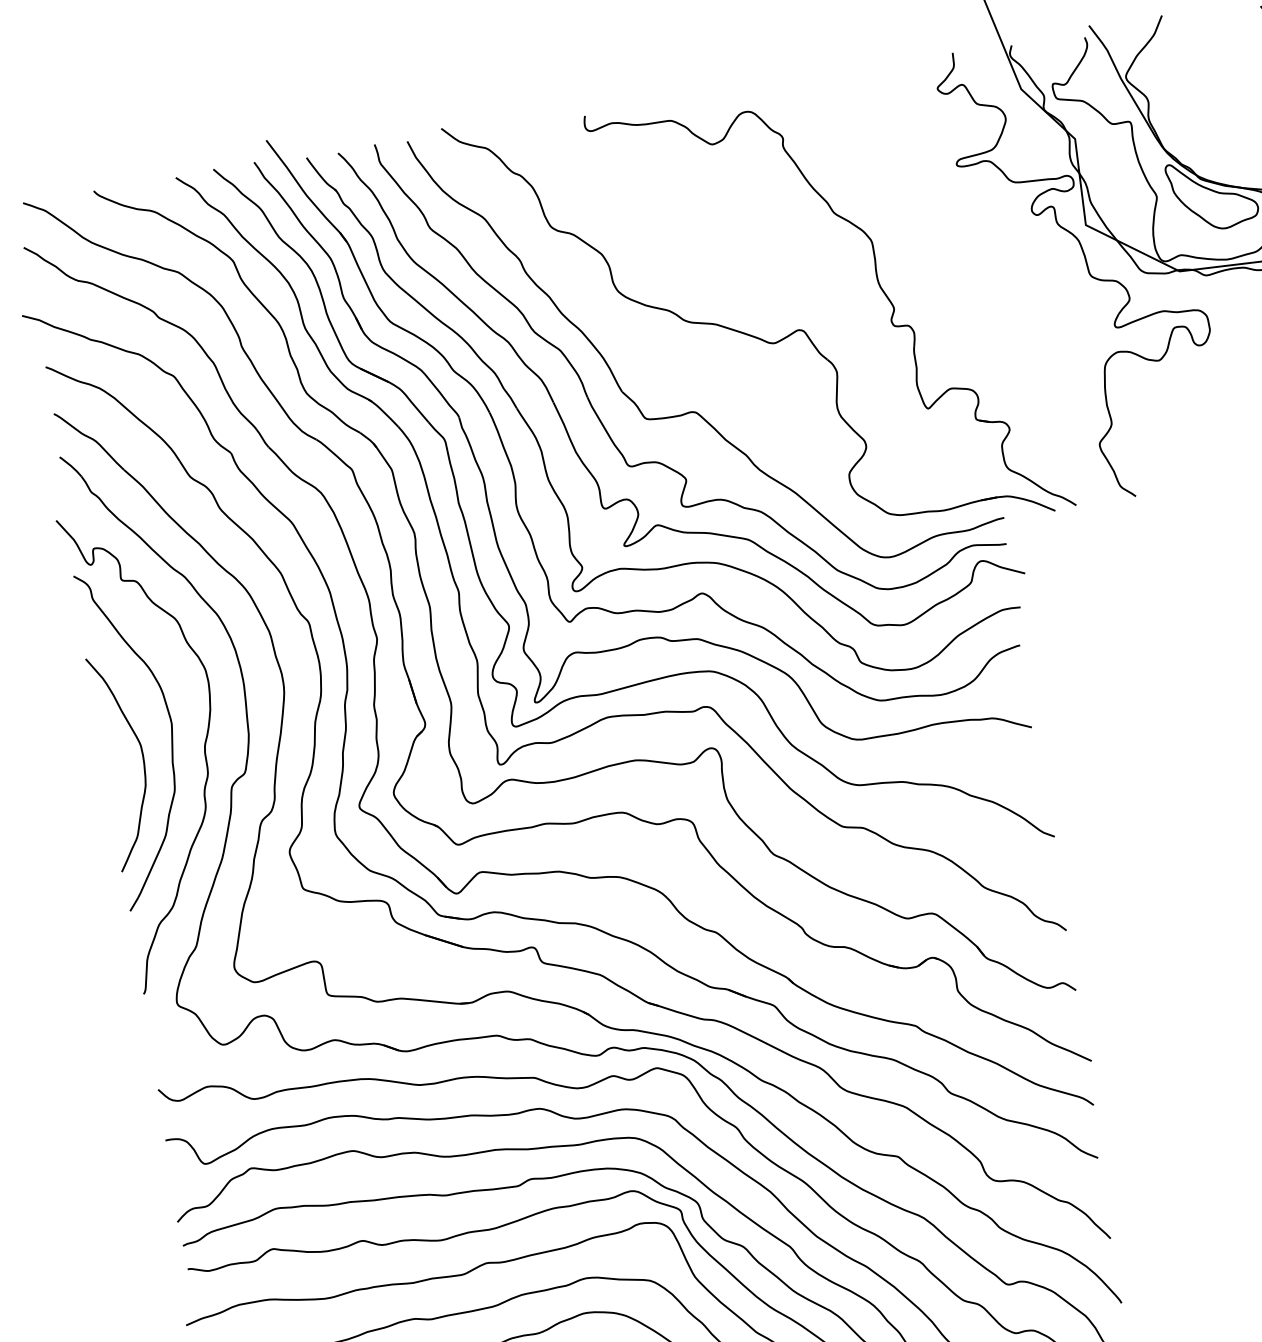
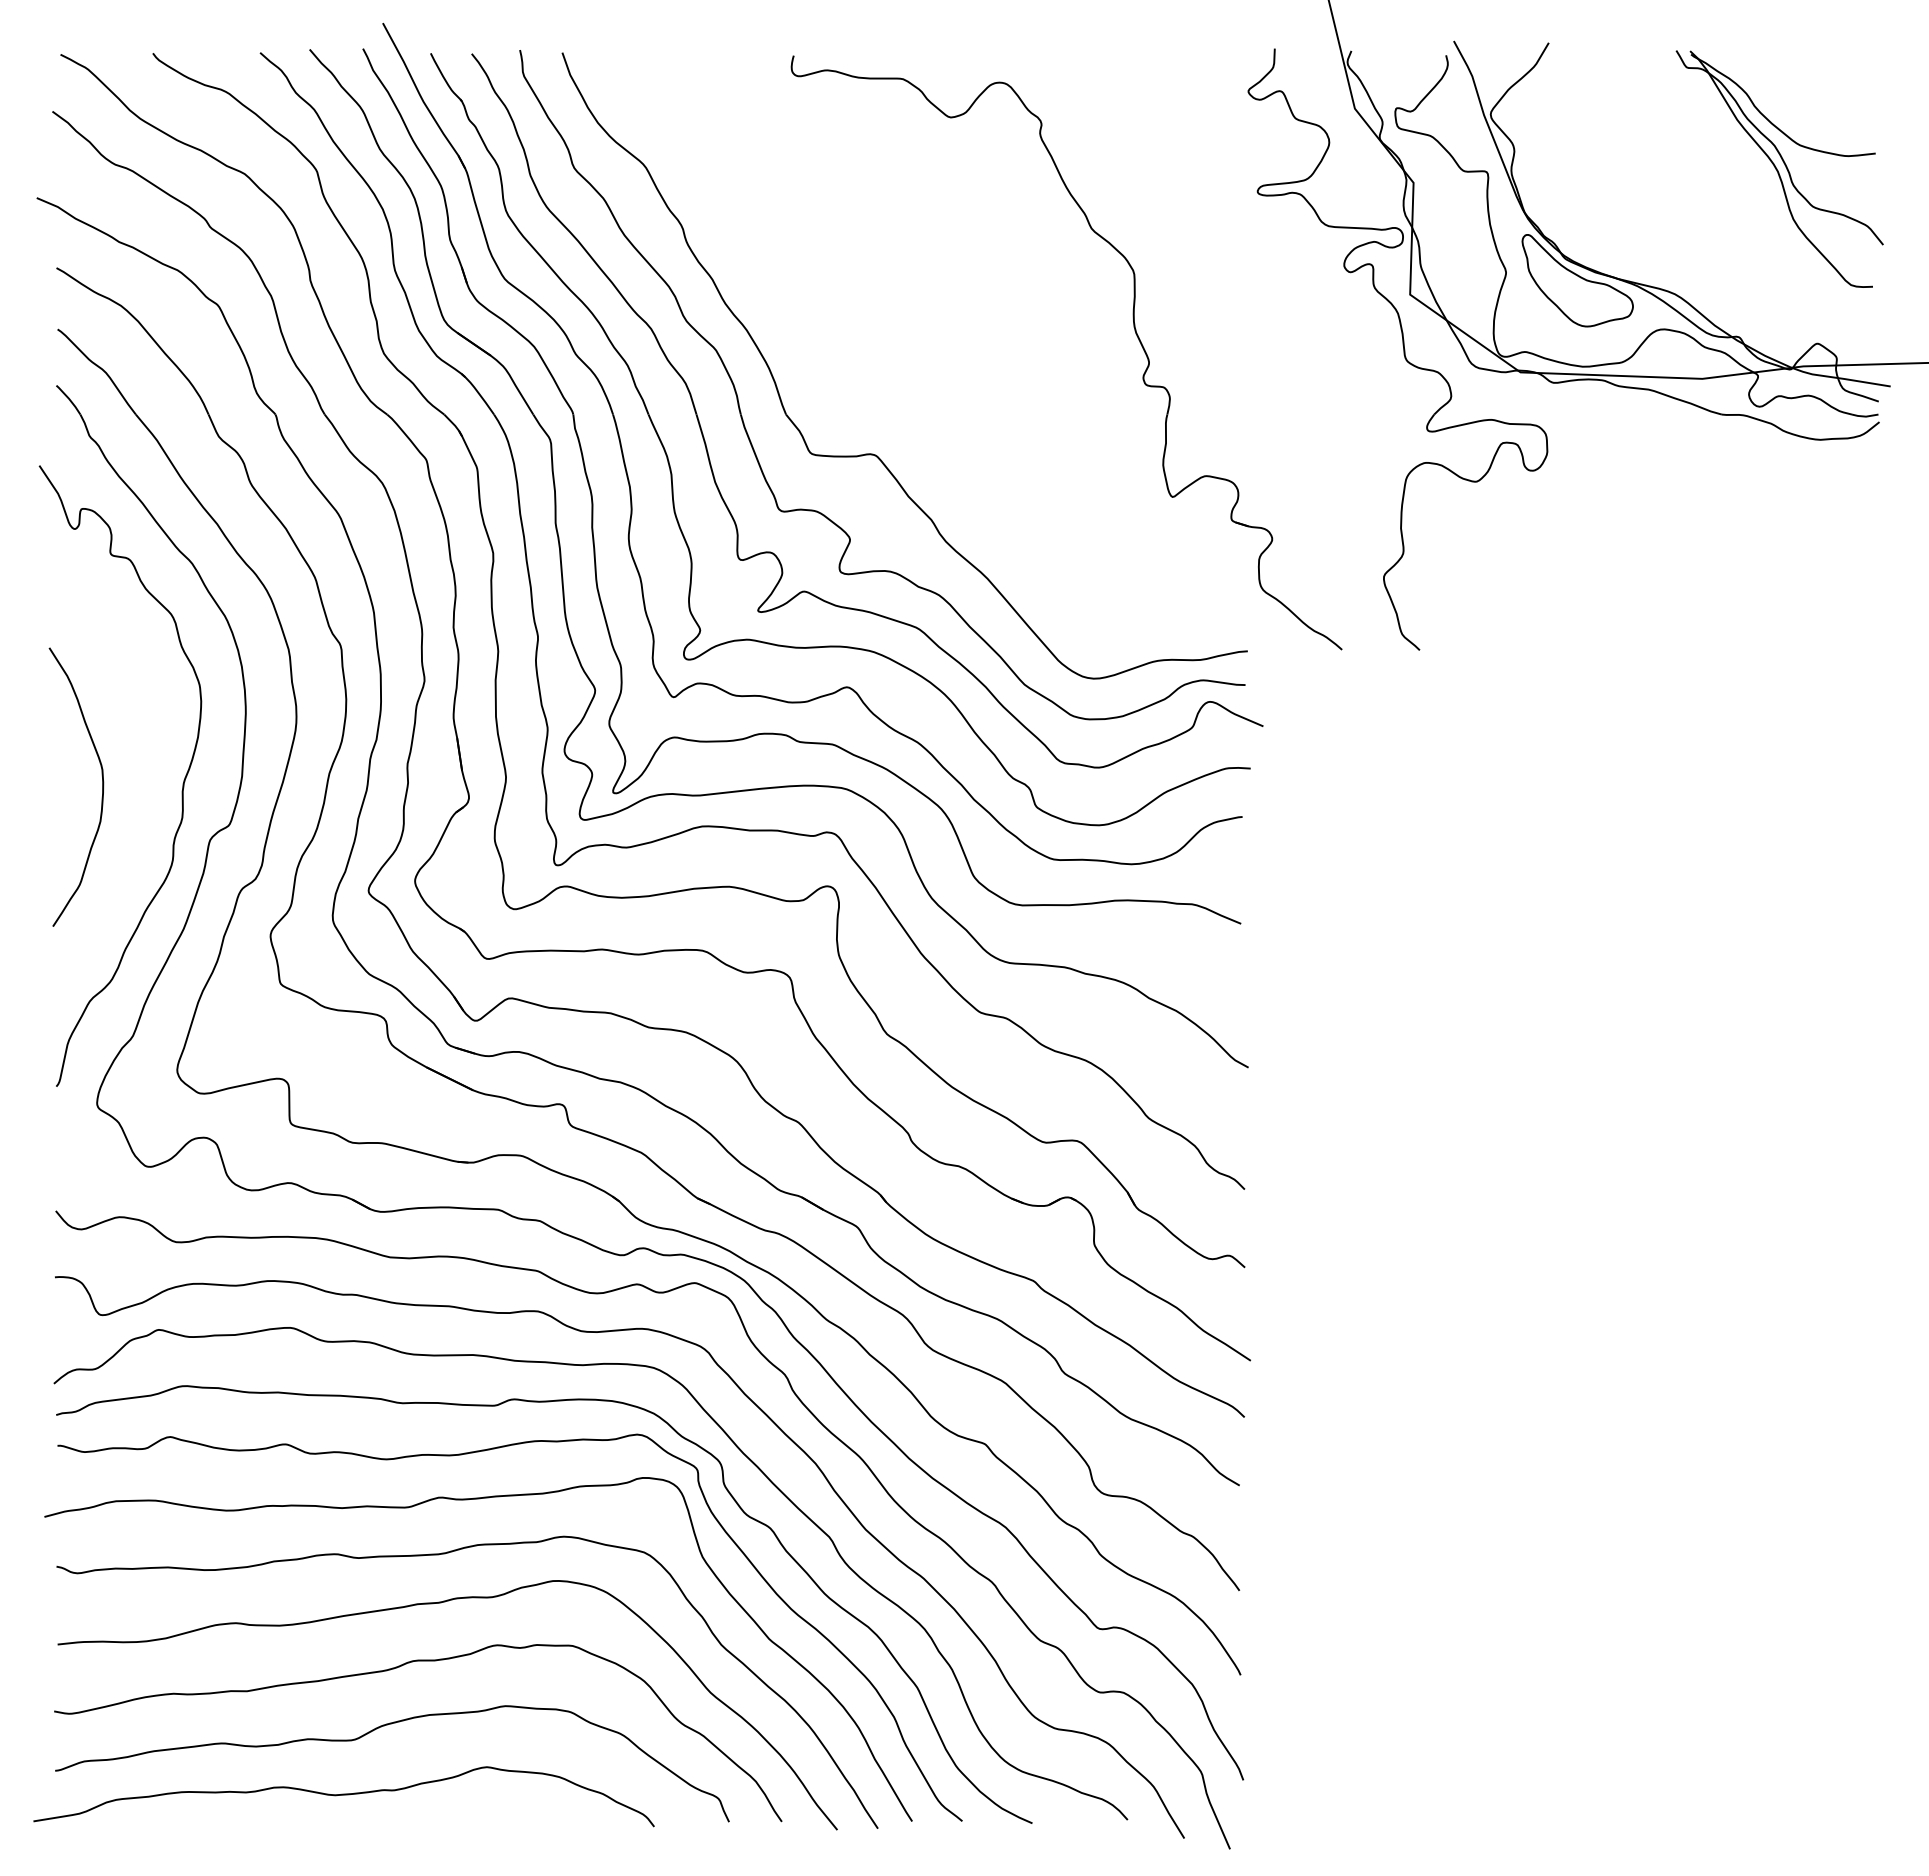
part: (744, 332) -> (953, 363), removed
curve: (171, 738) -> (142, 766), removed

